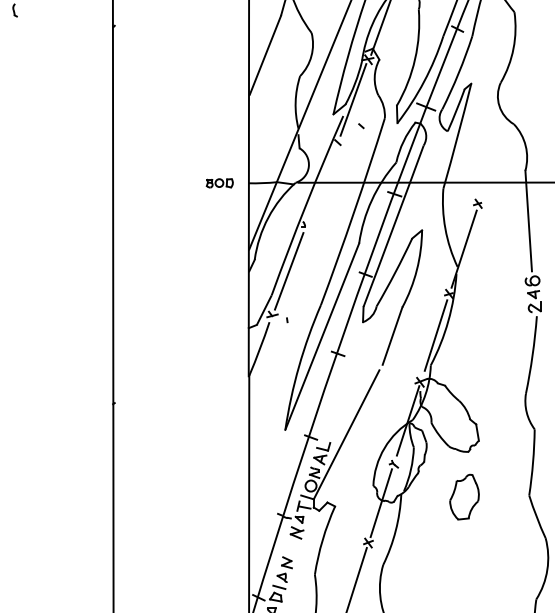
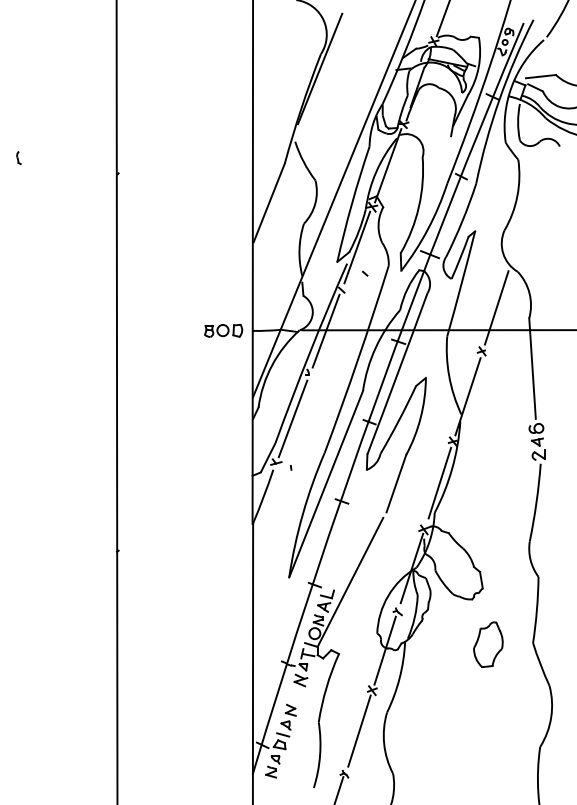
line: (492, 159) -> (496, 307), added
part: (219, 182) -> (223, 330), size x1.43
line: (321, 182) -> (325, 330), added
part: (464, 496) -> (488, 644), moved

